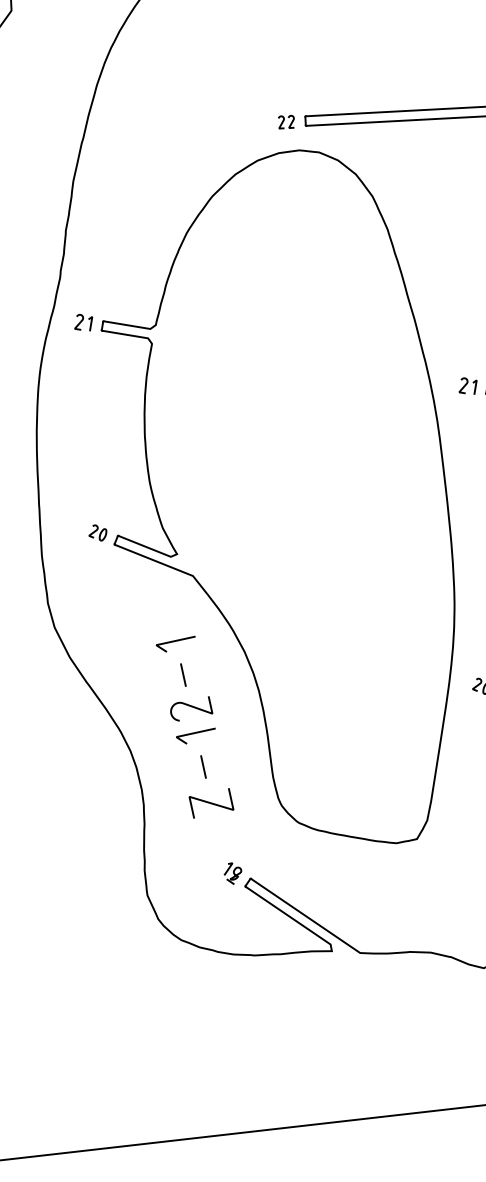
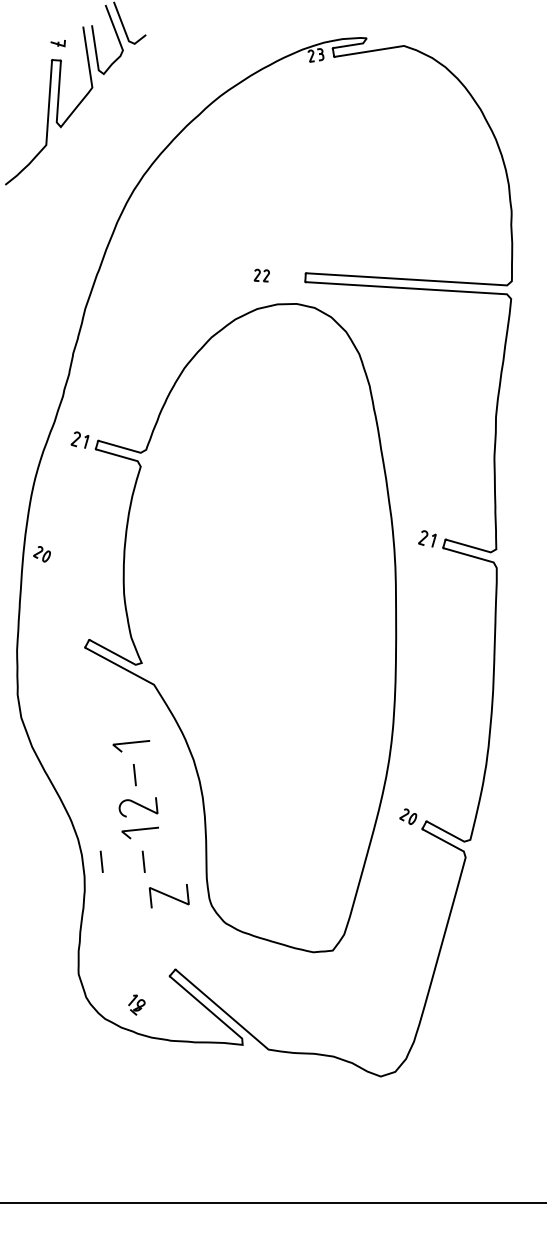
part: (286, 122) -> (261, 275), moved
part: (97, 533) -> (41, 554), moved
line: (158, 771) -> (101, 861), added
line: (210, 803) -> (168, 896), moved
part: (232, 872) -> (136, 1004), moved

